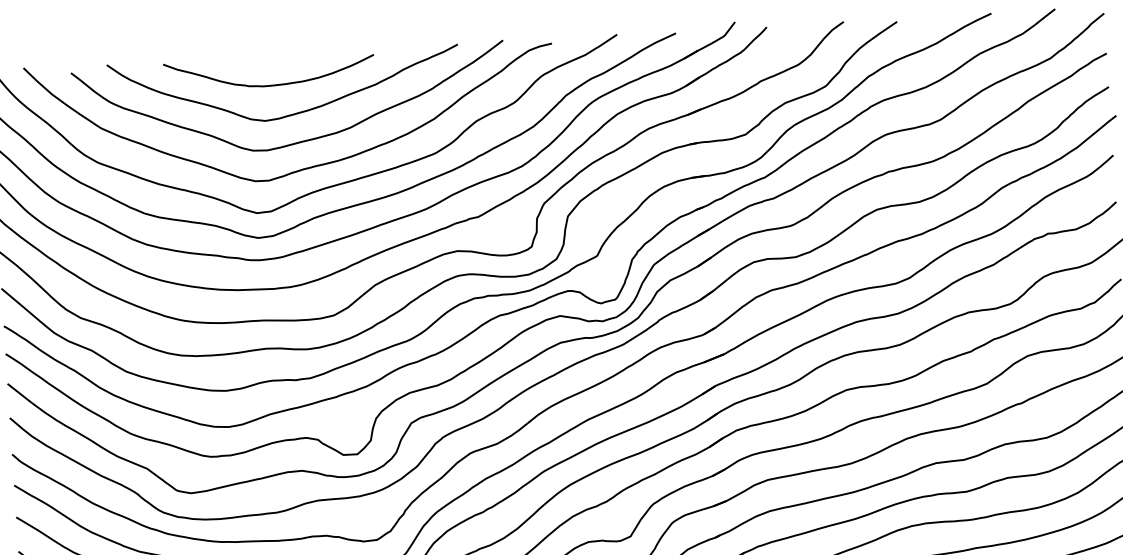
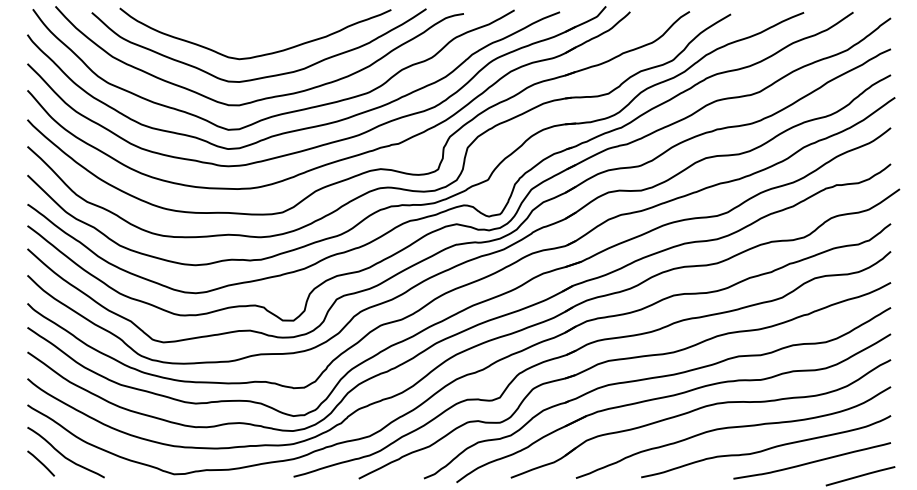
curve: (269, 84) -> (244, 31), removed

